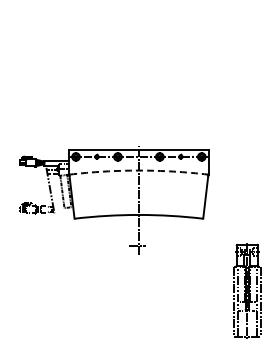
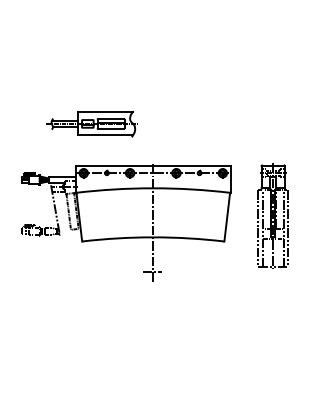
part: (83, 112) -> (92, 124), added
arc: (138, 170) -> (152, 188), dashed -> solid
part: (247, 290) -> (273, 215), moved

